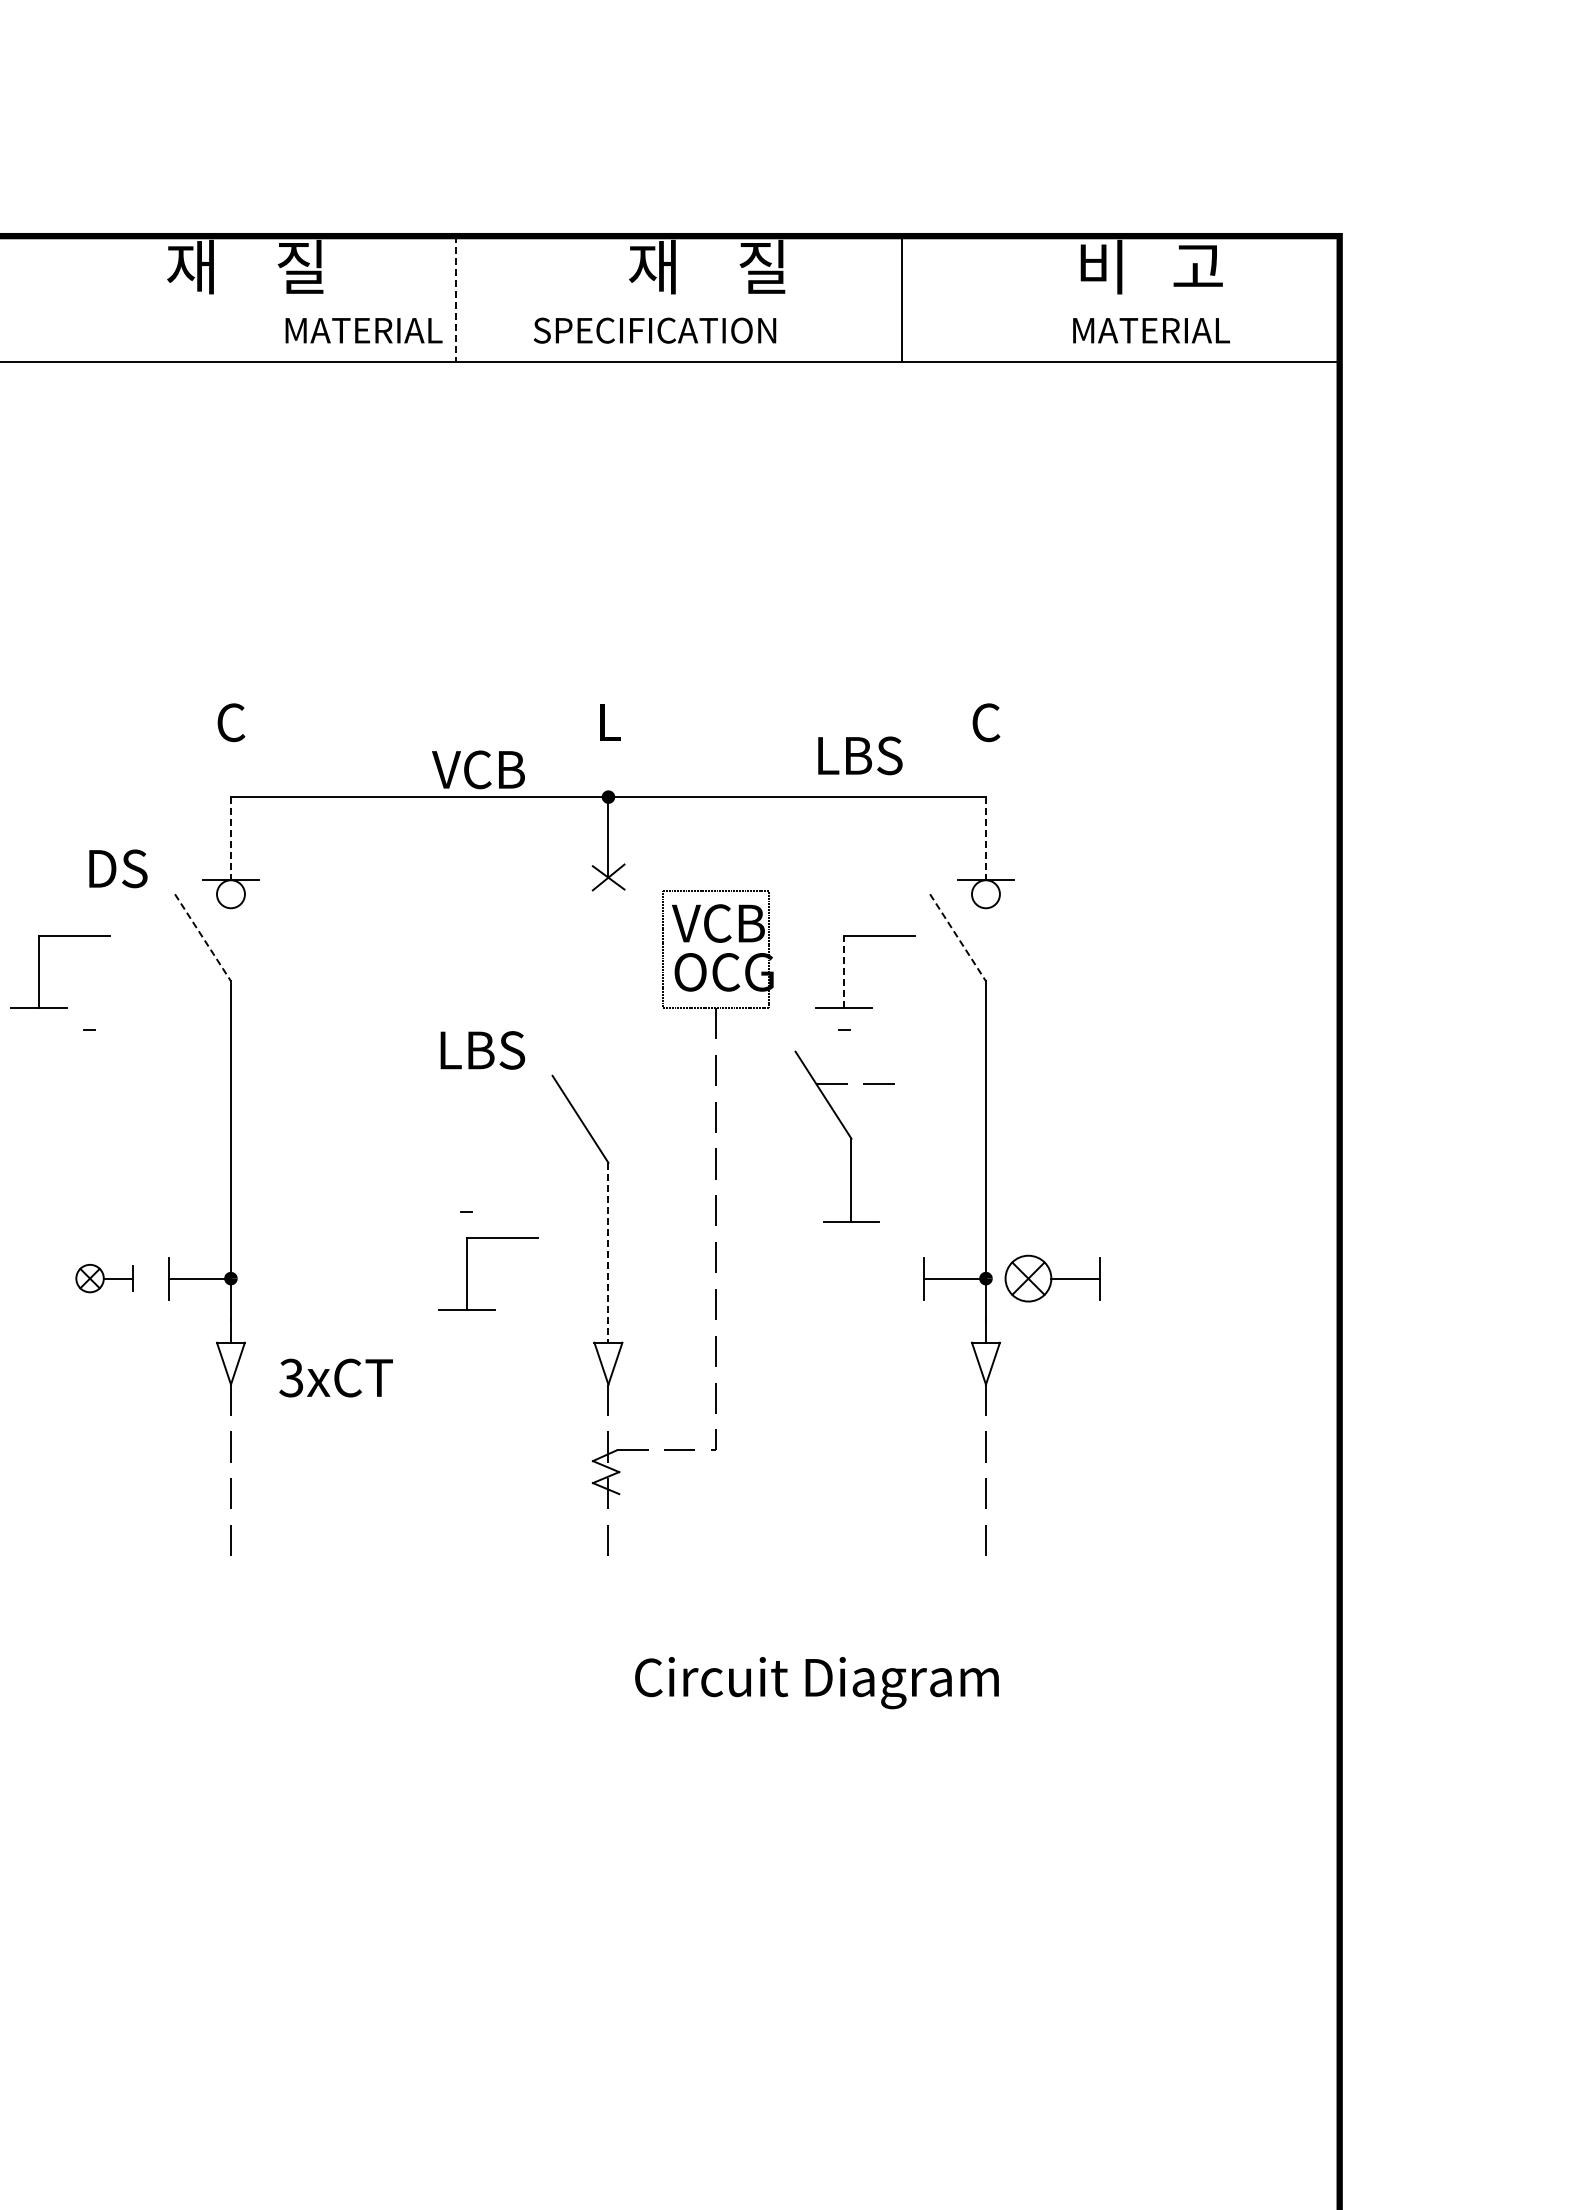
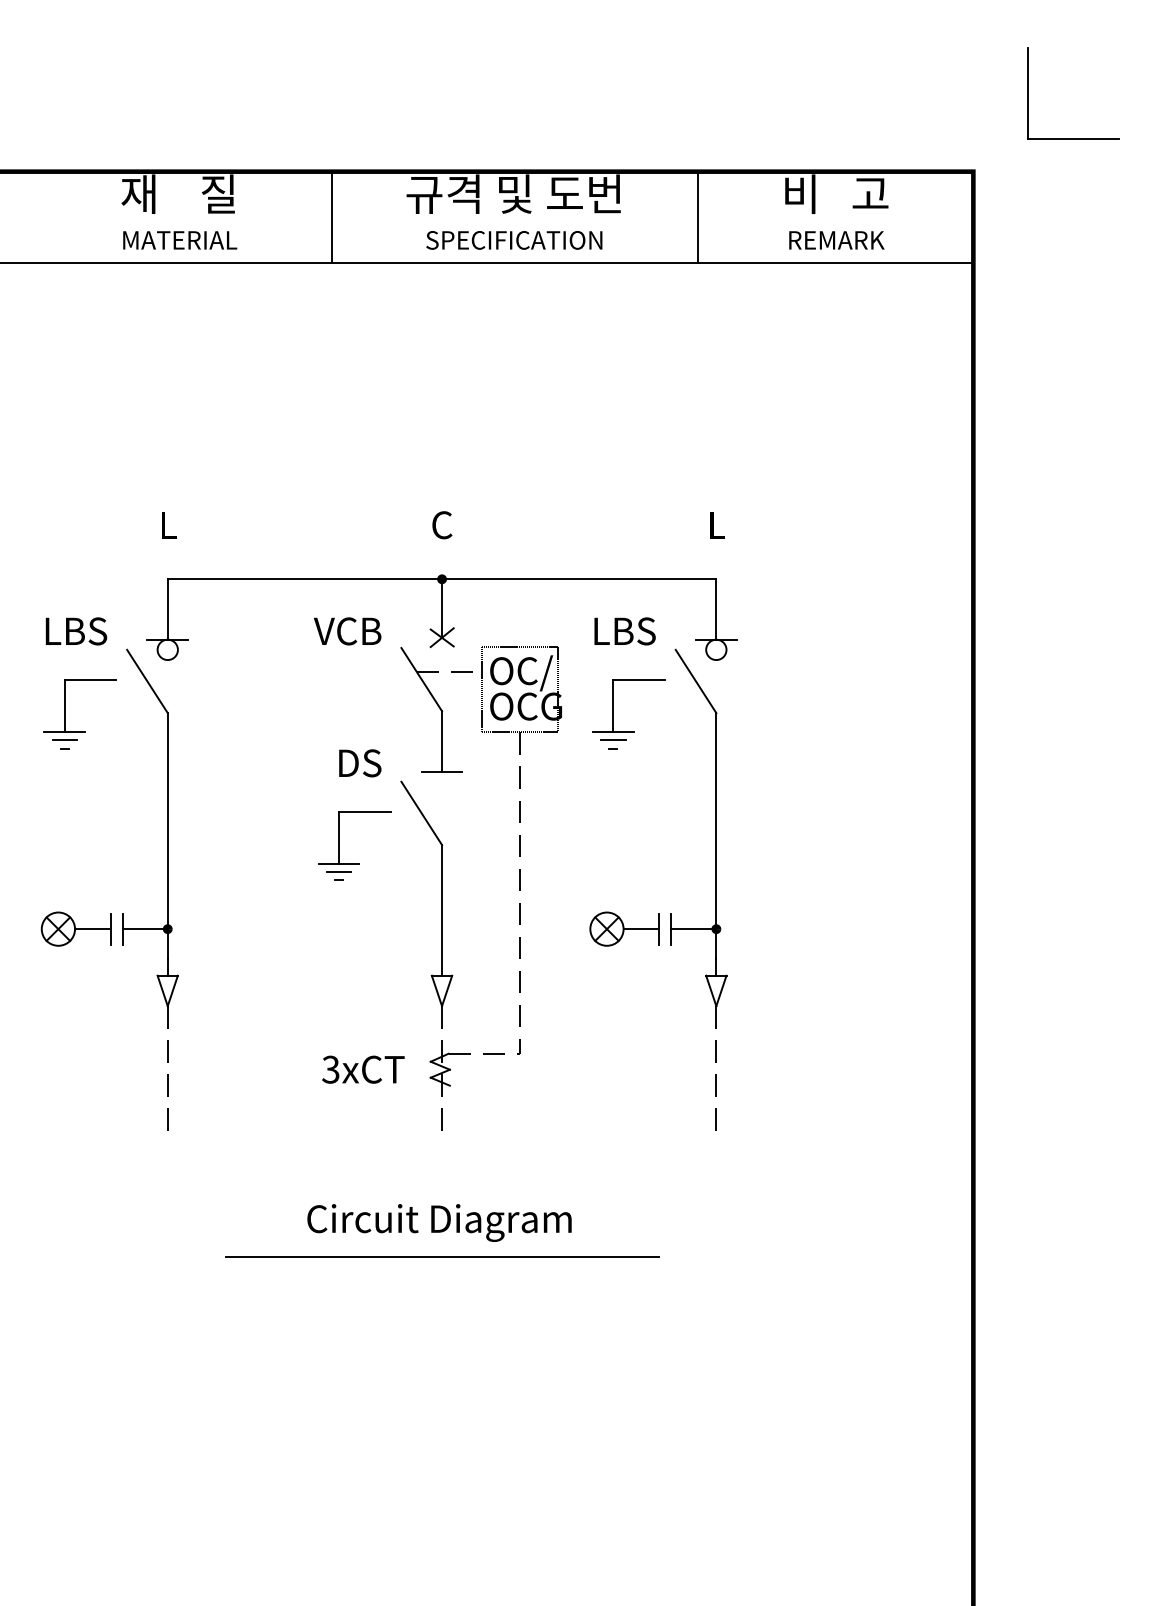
part: (1415, 128) -> (1028, 93), added
text: (706, 267) -> (513, 194), 재    질 -> 규격 및 도번
line: (456, 299) -> (331, 217), dashed -> solid
line: (902, 299) -> (698, 217), moved
text: (363, 330) -> (179, 240), moved
text: (654, 330) -> (514, 240), moved
text: (1151, 330) -> (836, 240), MATERIAL -> REMARK
text: (231, 722) -> (168, 525), C -> L
text: (608, 722) -> (442, 525), L -> C
text: (986, 722) -> (716, 525), C -> L
text: (860, 755) -> (625, 631), moved
text: (478, 769) -> (347, 631), moved
line: (230, 838) -> (167, 609), dashed -> solid
line: (985, 838) -> (716, 609), dashed -> solid
text: (89, 868) -> (64, 631), DS -> LBS
text: (718, 926) -> (522, 673), VCB -> OC/
line: (203, 937) -> (147, 681), dashed -> solid
line: (958, 937) -> (696, 681), dashed -> solid
part: (39, 971) -> (64, 705), moved
line: (844, 971) -> (613, 705), dashed -> solid
line: (88, 1018) -> (64, 740), added
line: (843, 1018) -> (612, 740), added
text: (467, 1050) -> (339, 763), LBS -> DS
part: (844, 1136) -> (436, 709), moved
line: (466, 1200) -> (338, 872), added
line: (608, 1252) -> (442, 910), dashed -> solid
part: (467, 1273) -> (339, 837), moved
part: (104, 1278) -> (75, 929), size x1.67
part: (1052, 1278) -> (624, 929), moved
text: (335, 1377) -> (362, 1069), moved
text: (816, 1683) -> (439, 1223), moved
line: (607, 1729) -> (441, 1256), added

